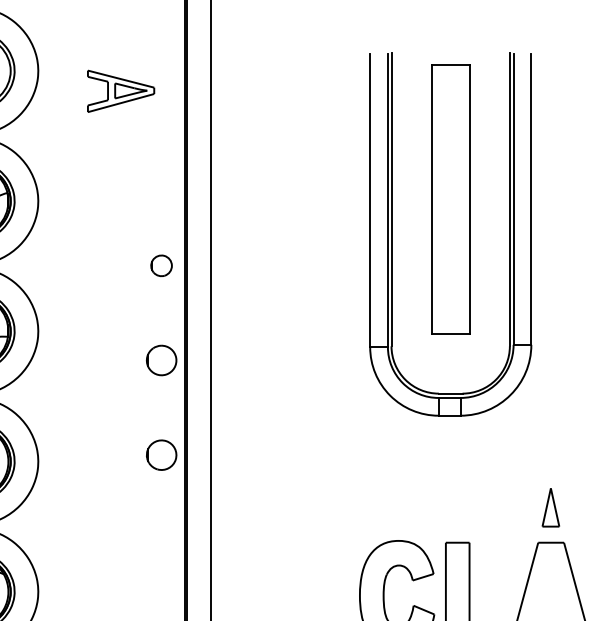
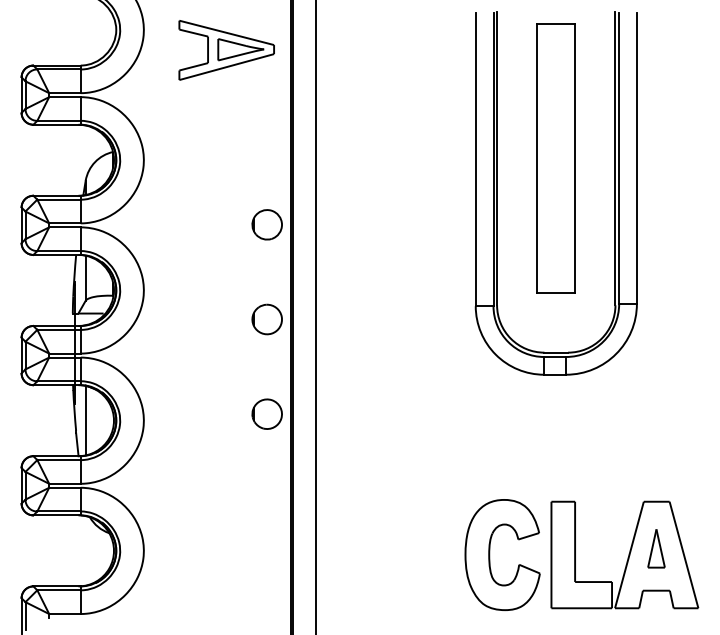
part: (120, 91) -> (226, 50), size x1.43
part: (160, 265) -> (266, 224), size x1.43
part: (550, 507) -> (656, 548), moved

